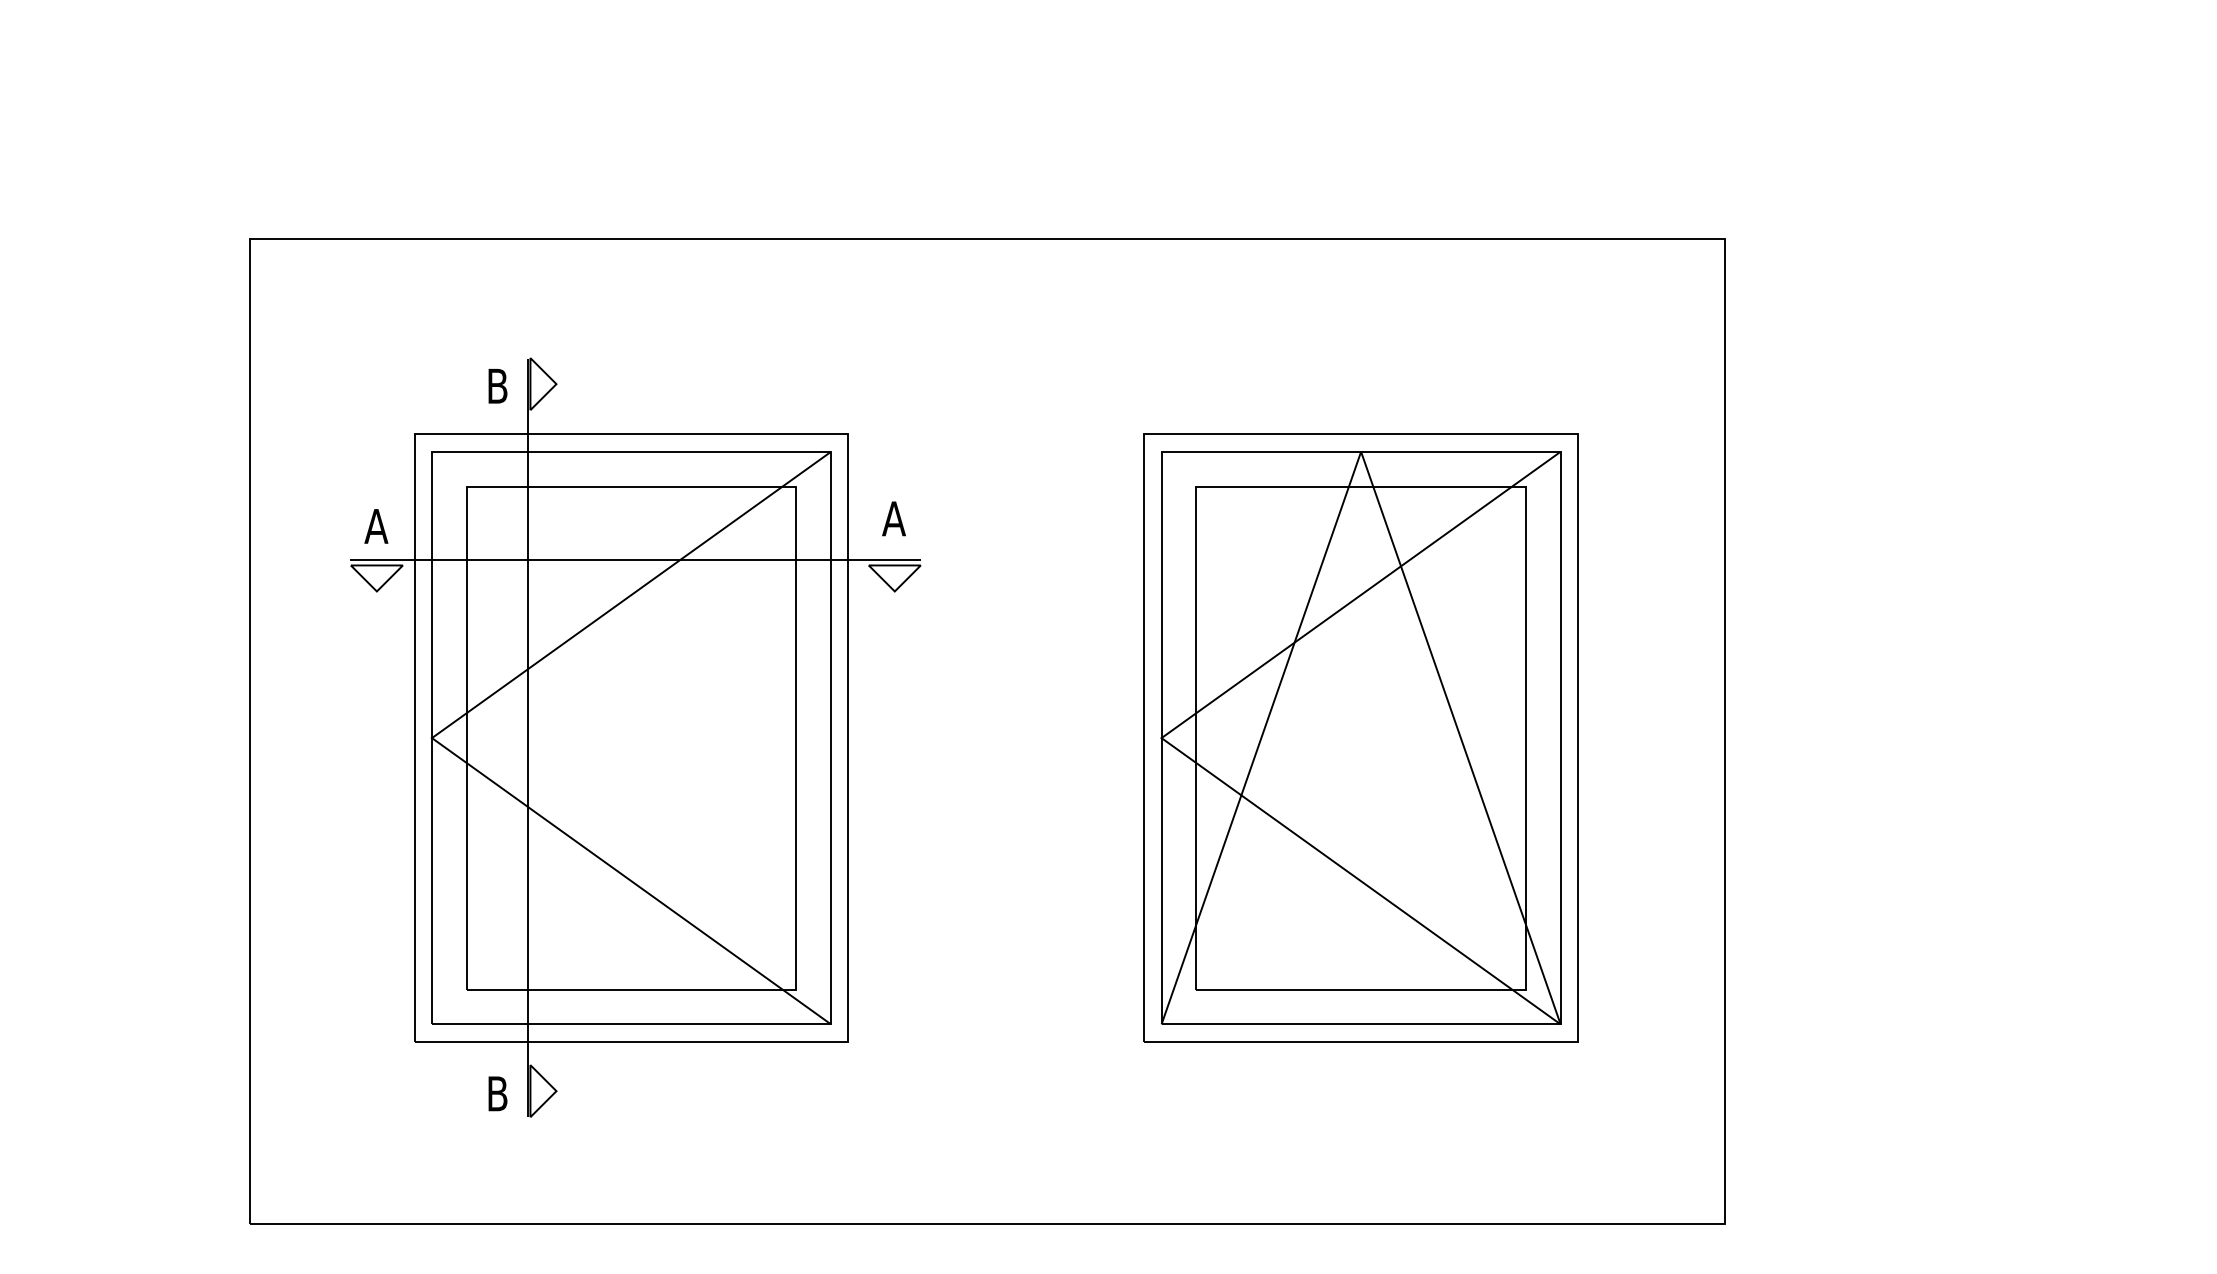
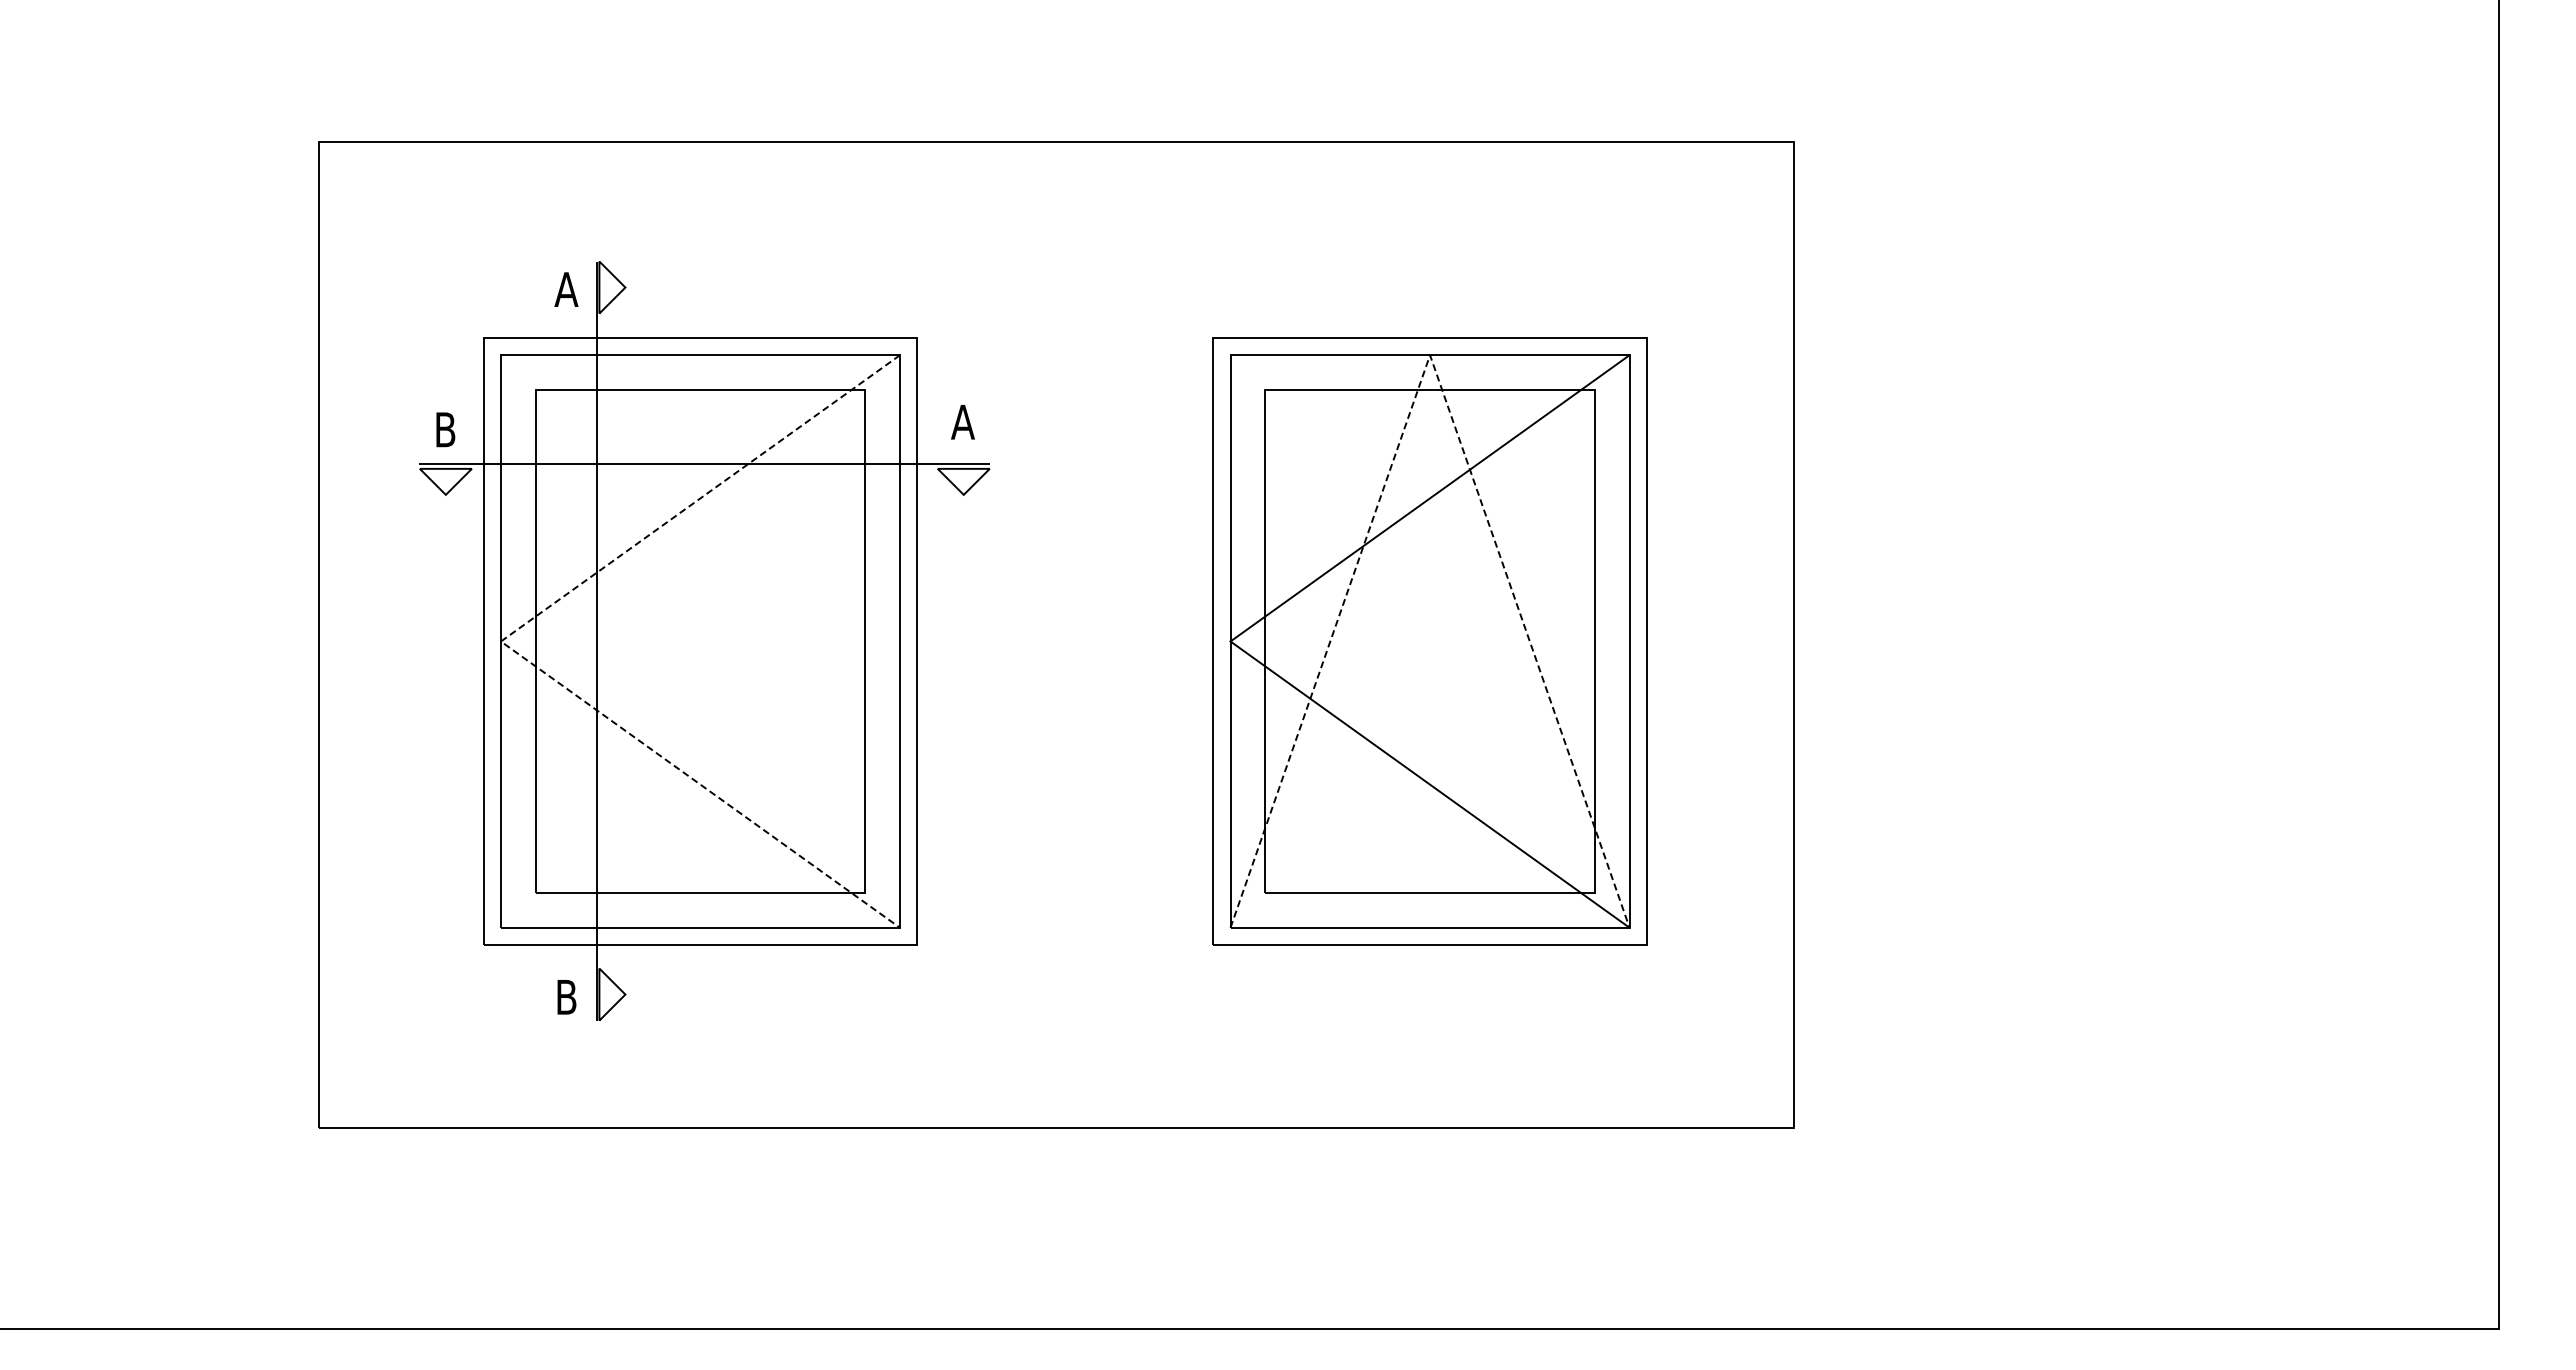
text: (497, 386) -> (566, 289), B -> A
line: (1361, 452) -> (1430, 355), solid -> dashed
text: (376, 526) -> (445, 429), A -> B
line: (431, 738) -> (500, 641), solid -> dashed

